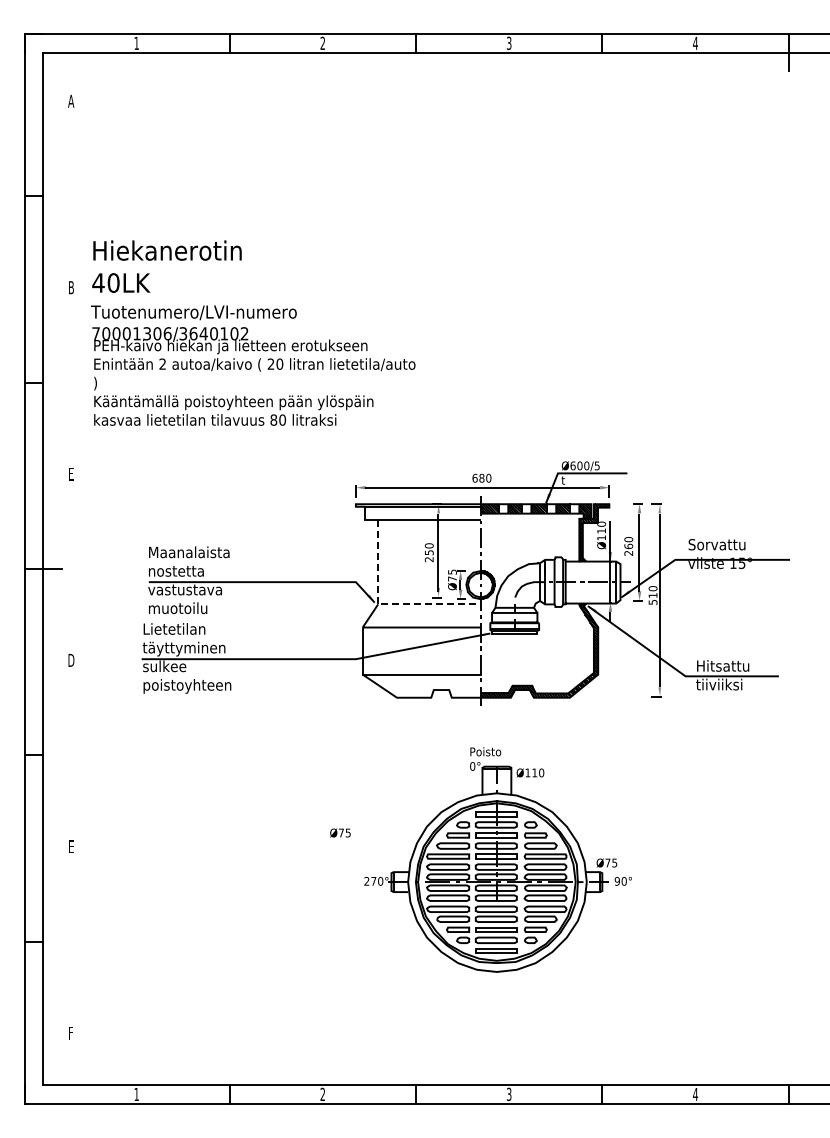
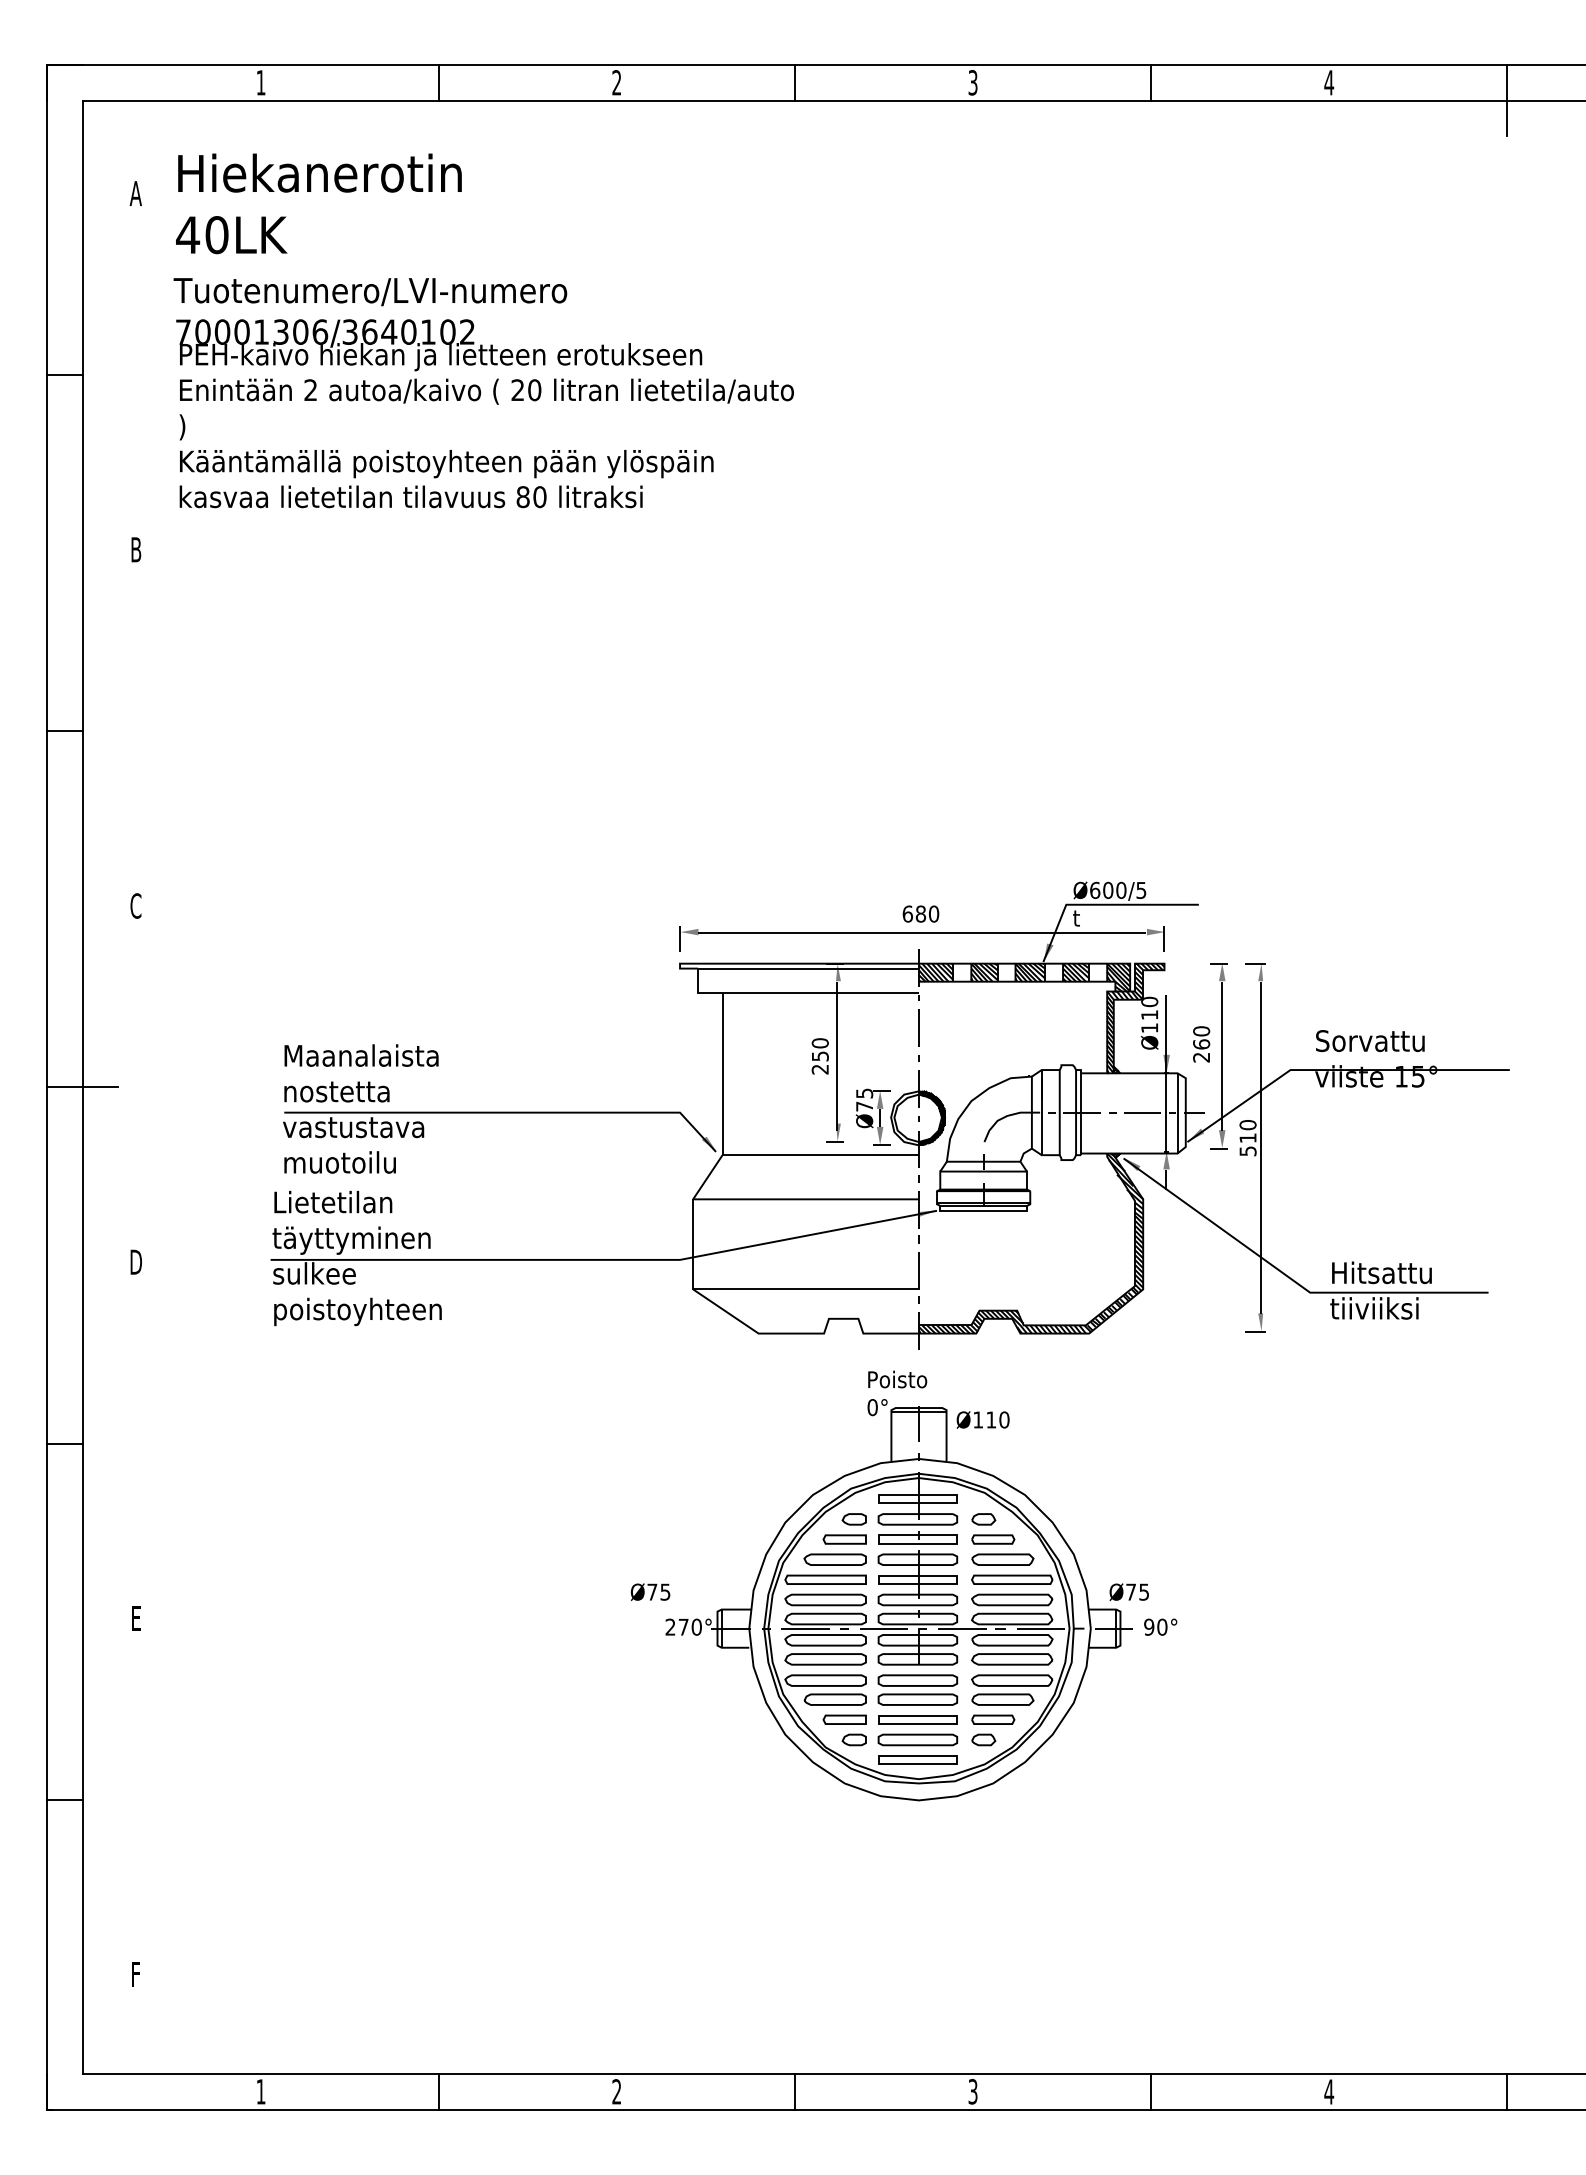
text: (253, 332) -> (484, 329), moved
text: (71, 473) -> (136, 904), E -> C
line: (387, 604) -> (740, 1155), dashed -> solid
part: (497, 859) -> (920, 1585), moved

